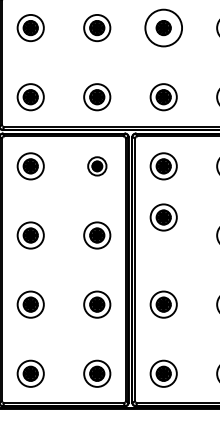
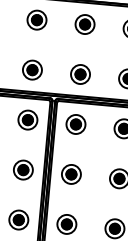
circle: (163, 27) -> (84, 24), size x0.71
part: (97, 166) -> (28, 120), size x1.43
part: (163, 217) -> (71, 174), moved

